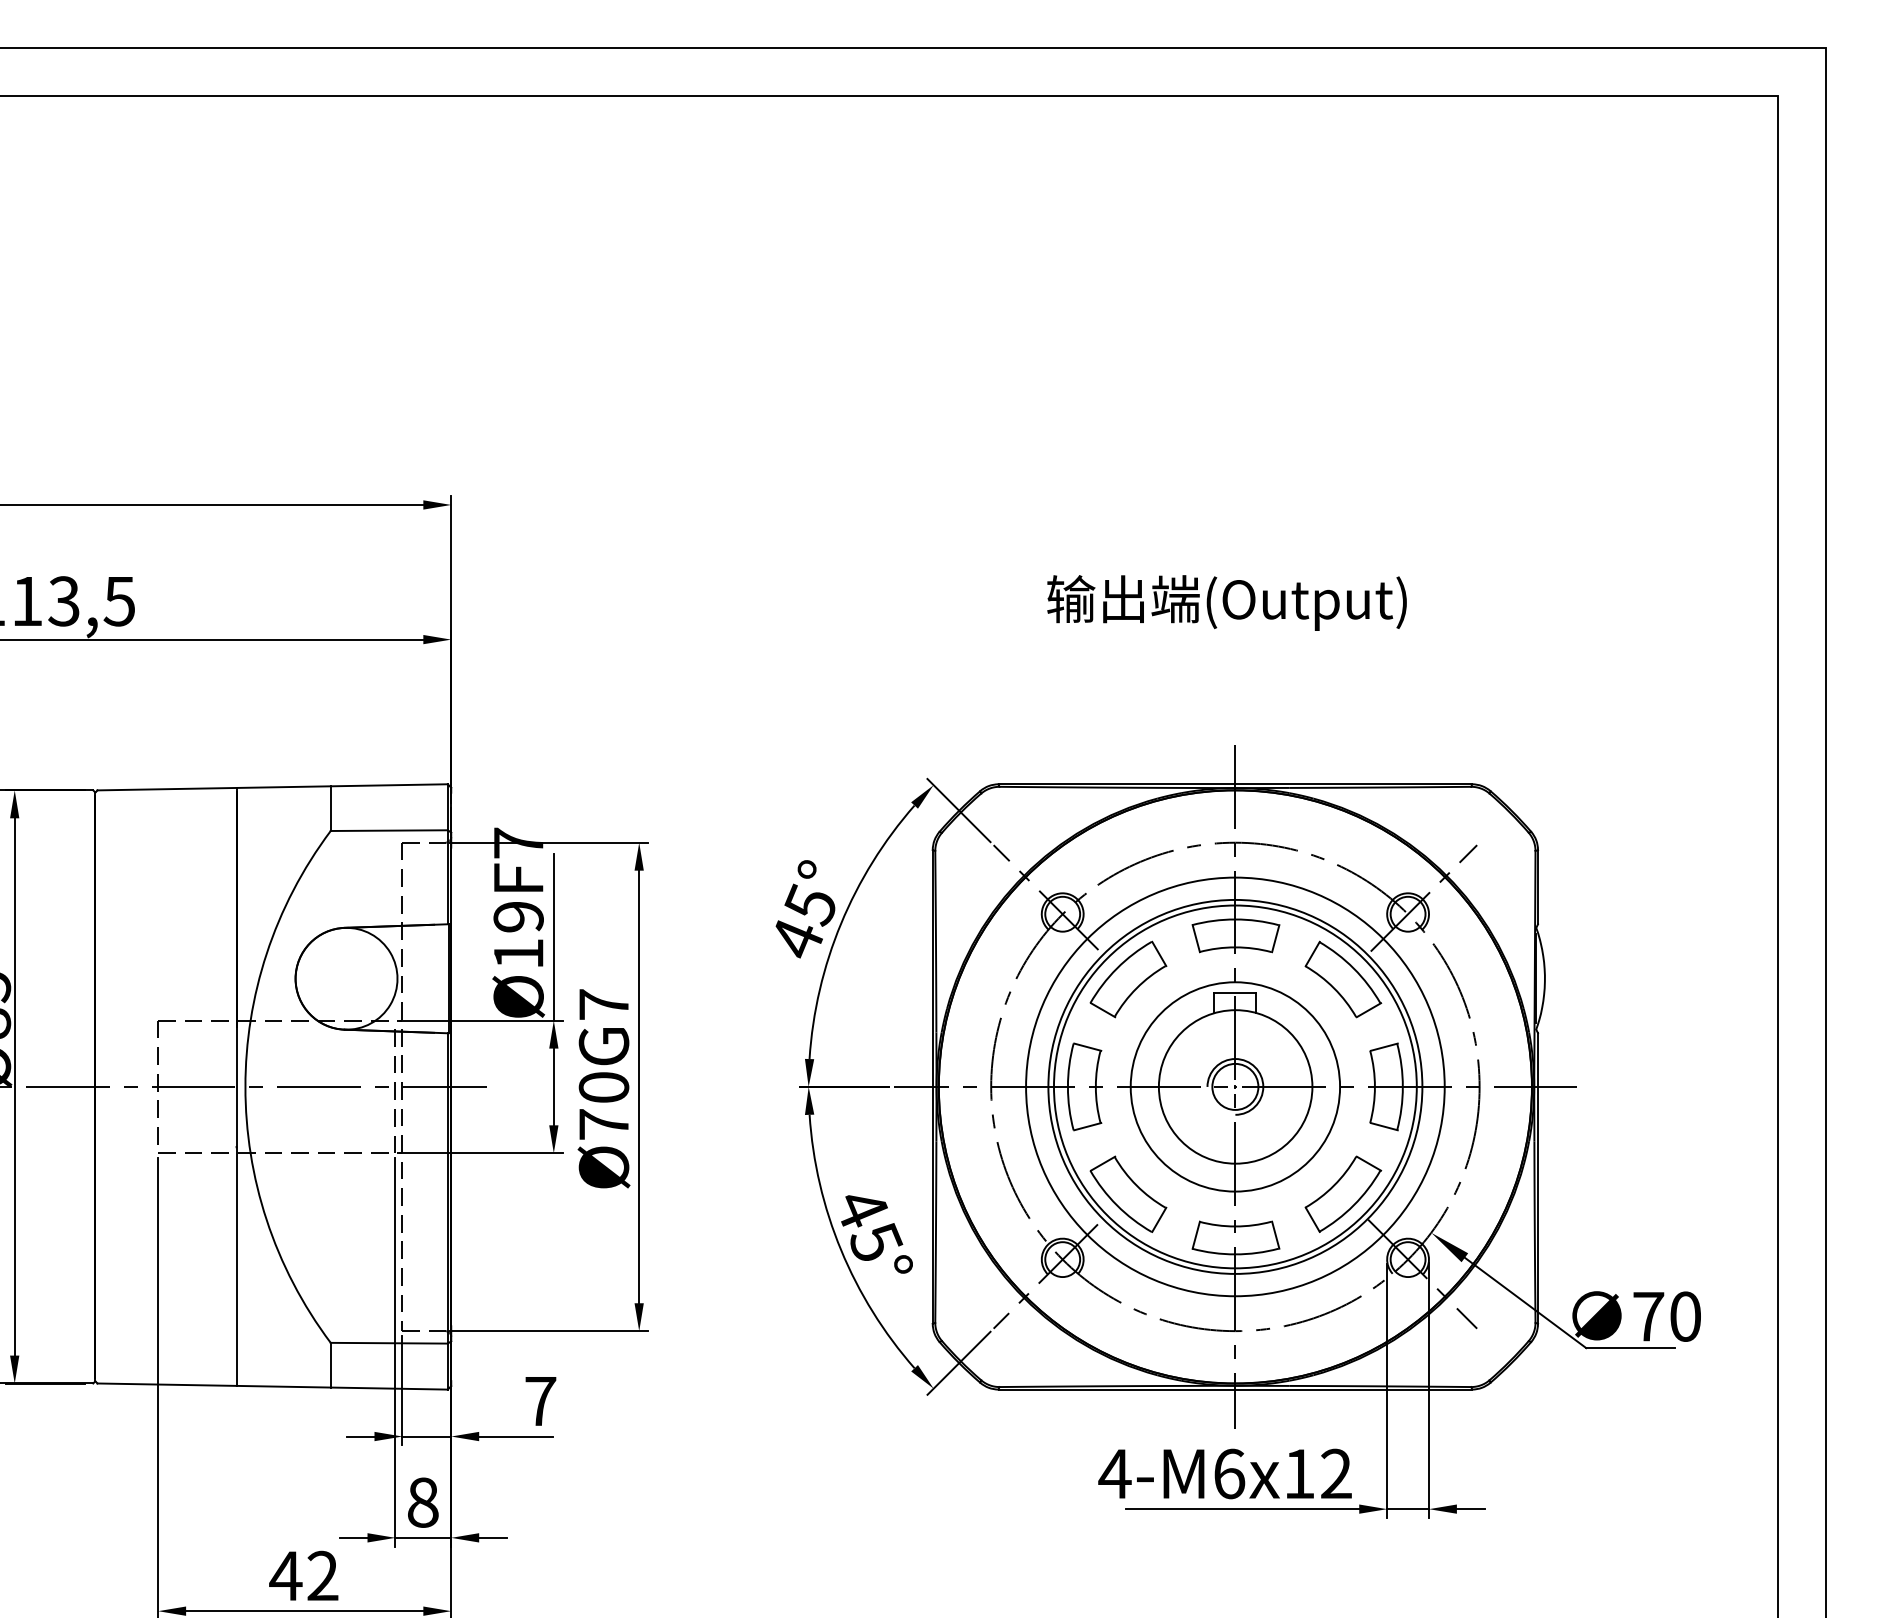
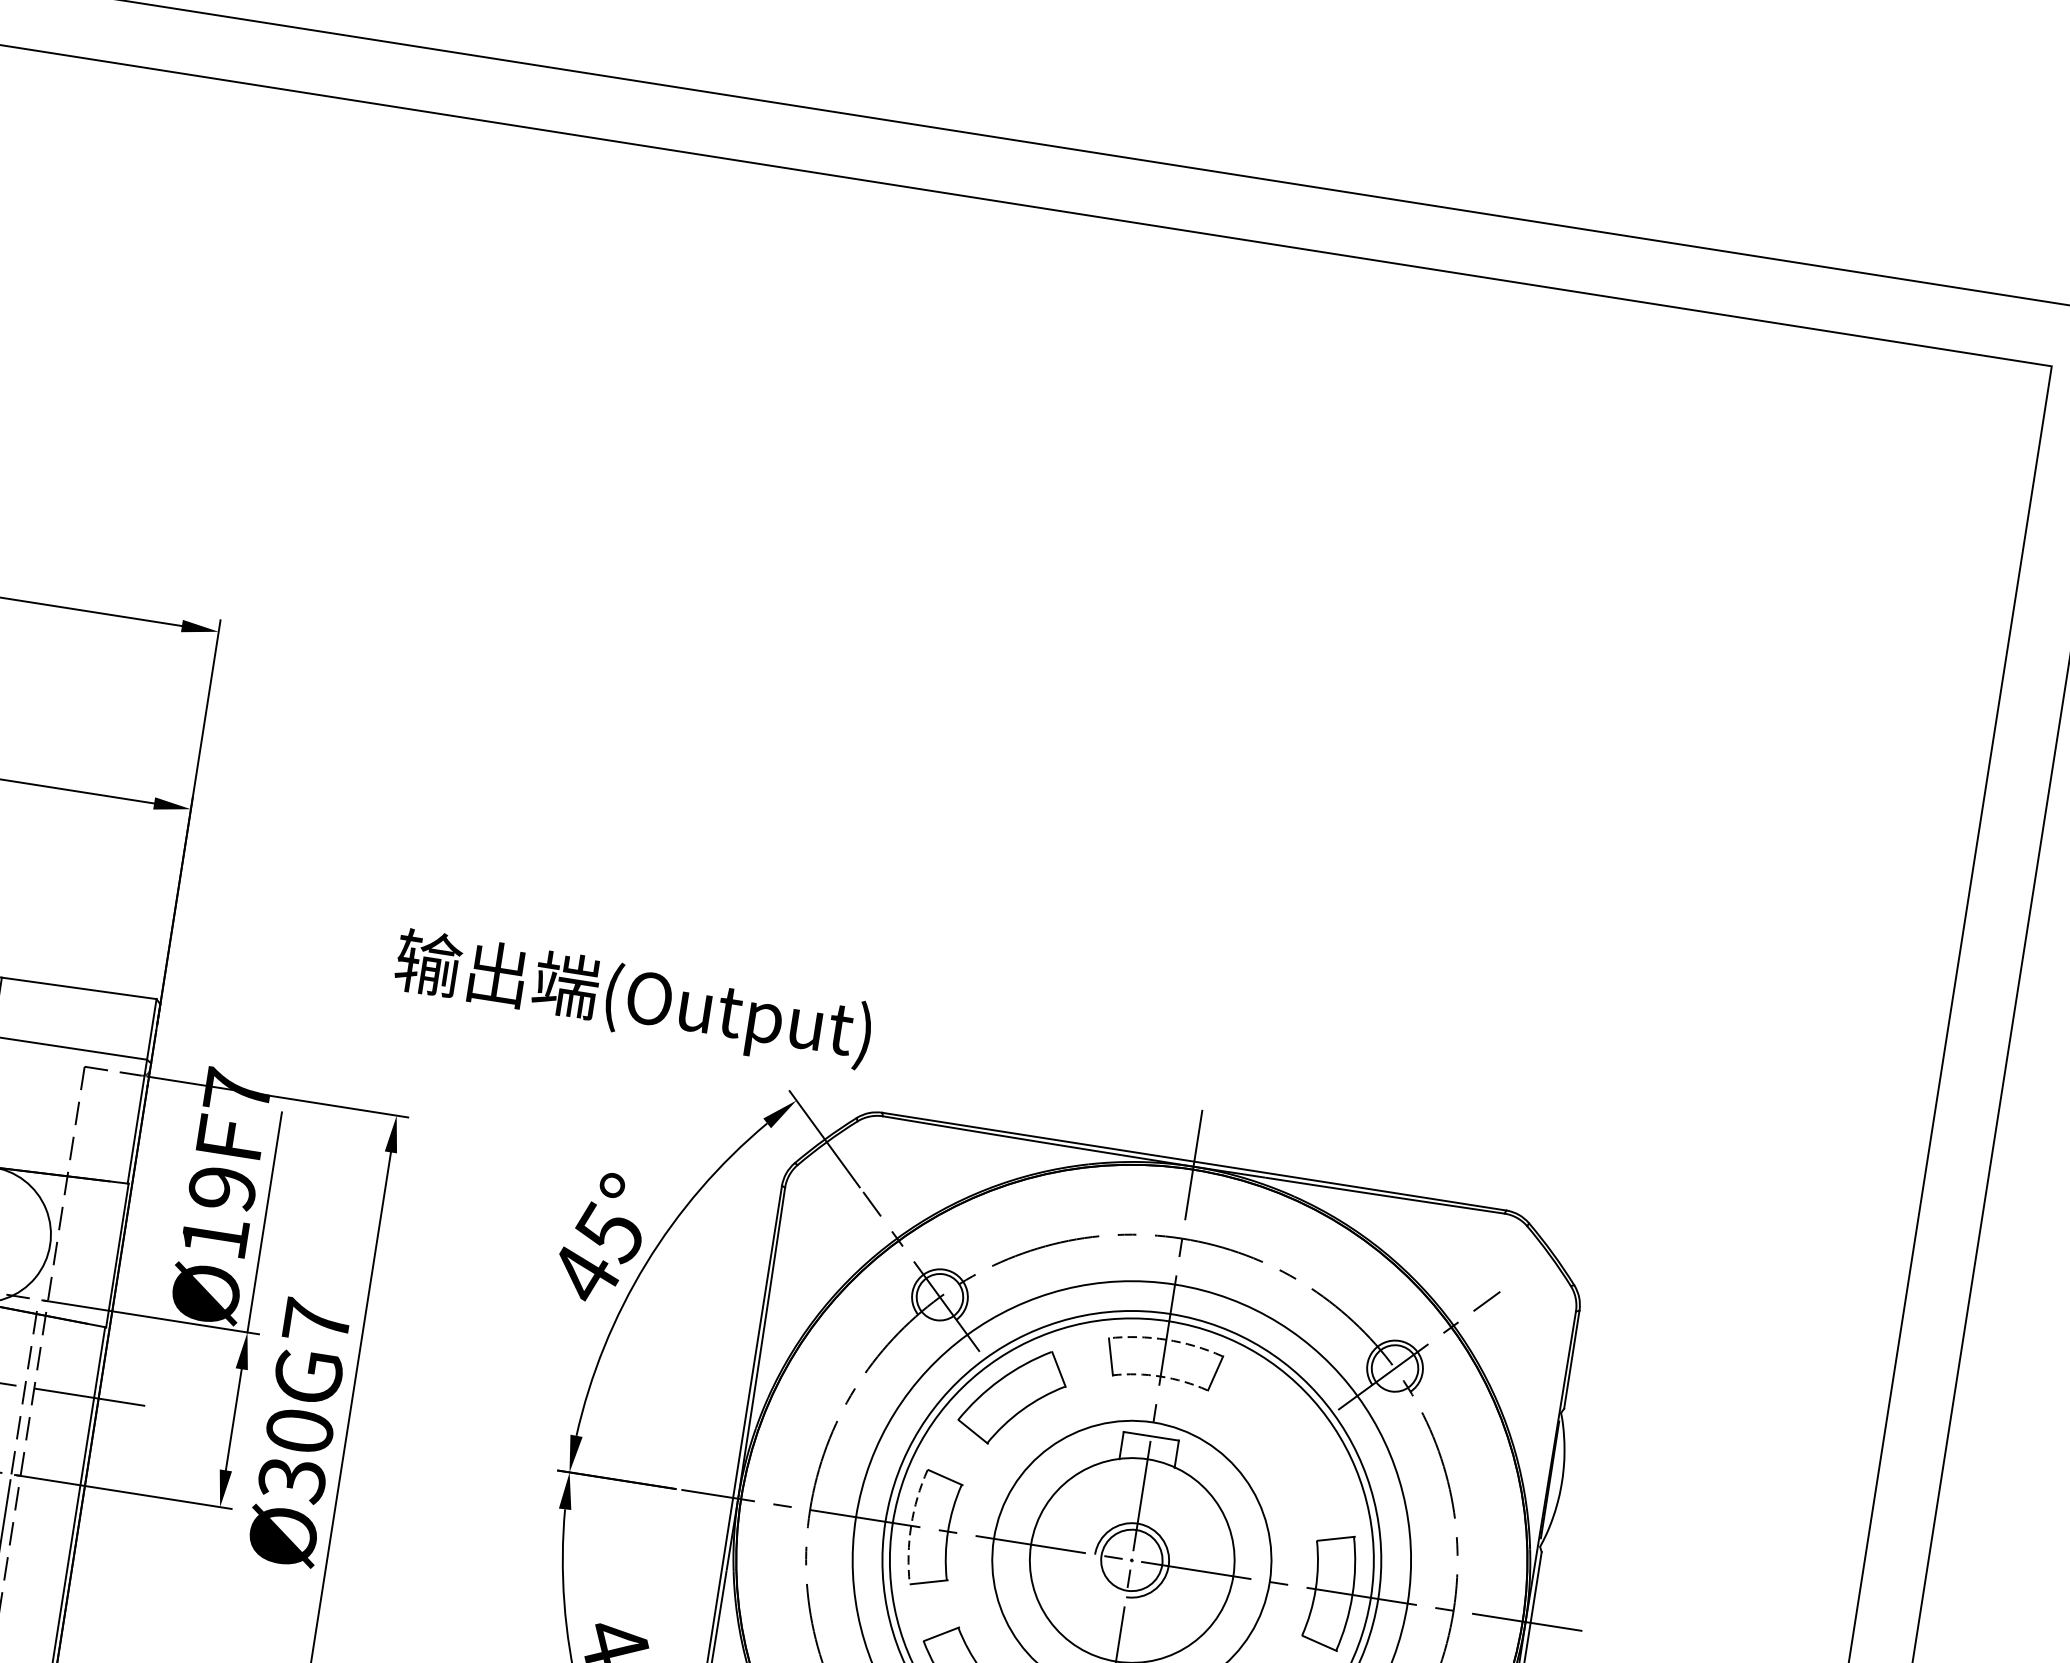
text: (1226, 602) -> (632, 999), moved
arc: (1235, 919) -> (1166, 1339), solid -> dashed
arc: (1235, 947) -> (1160, 1376), solid -> dashed
part: (1343, 979) -> (1296, 1441), removed
arc: (1067, 1086) -> (910, 1525), solid -> dashed
text: (603, 1124) -> (291, 1479), Ø70G7 -> Ø30G7

